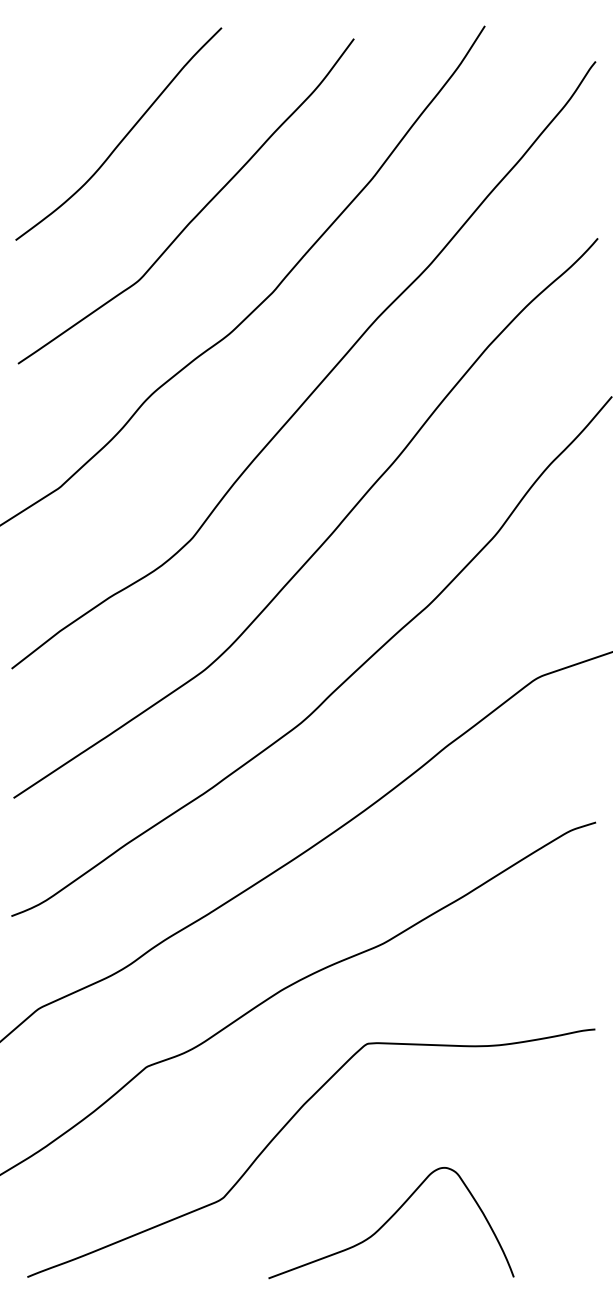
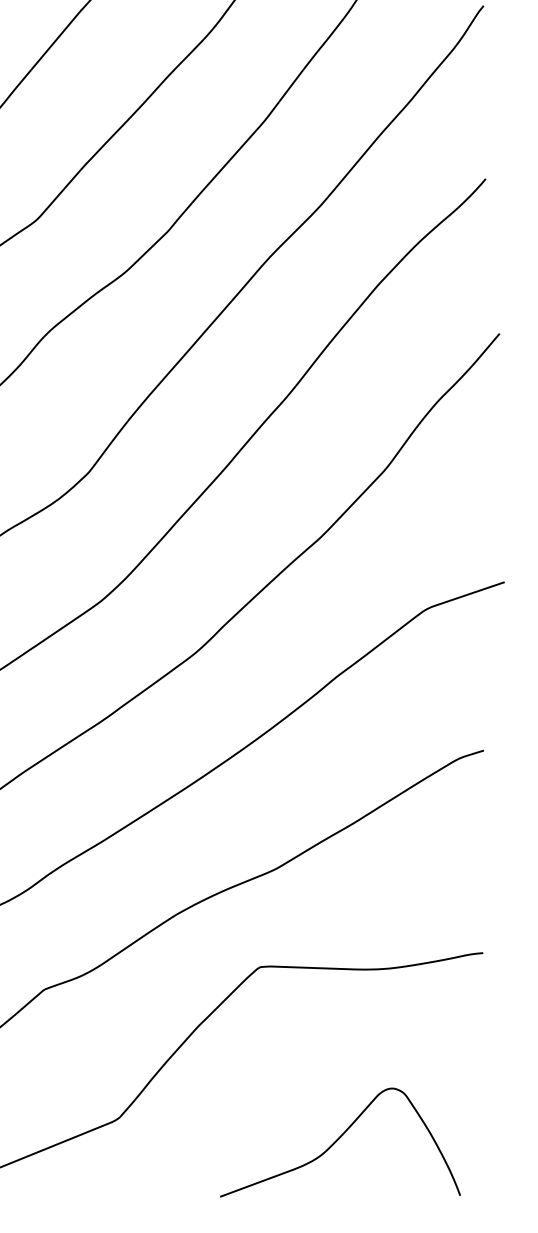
curve: (389, 1220) -> (338, 1140), moved

